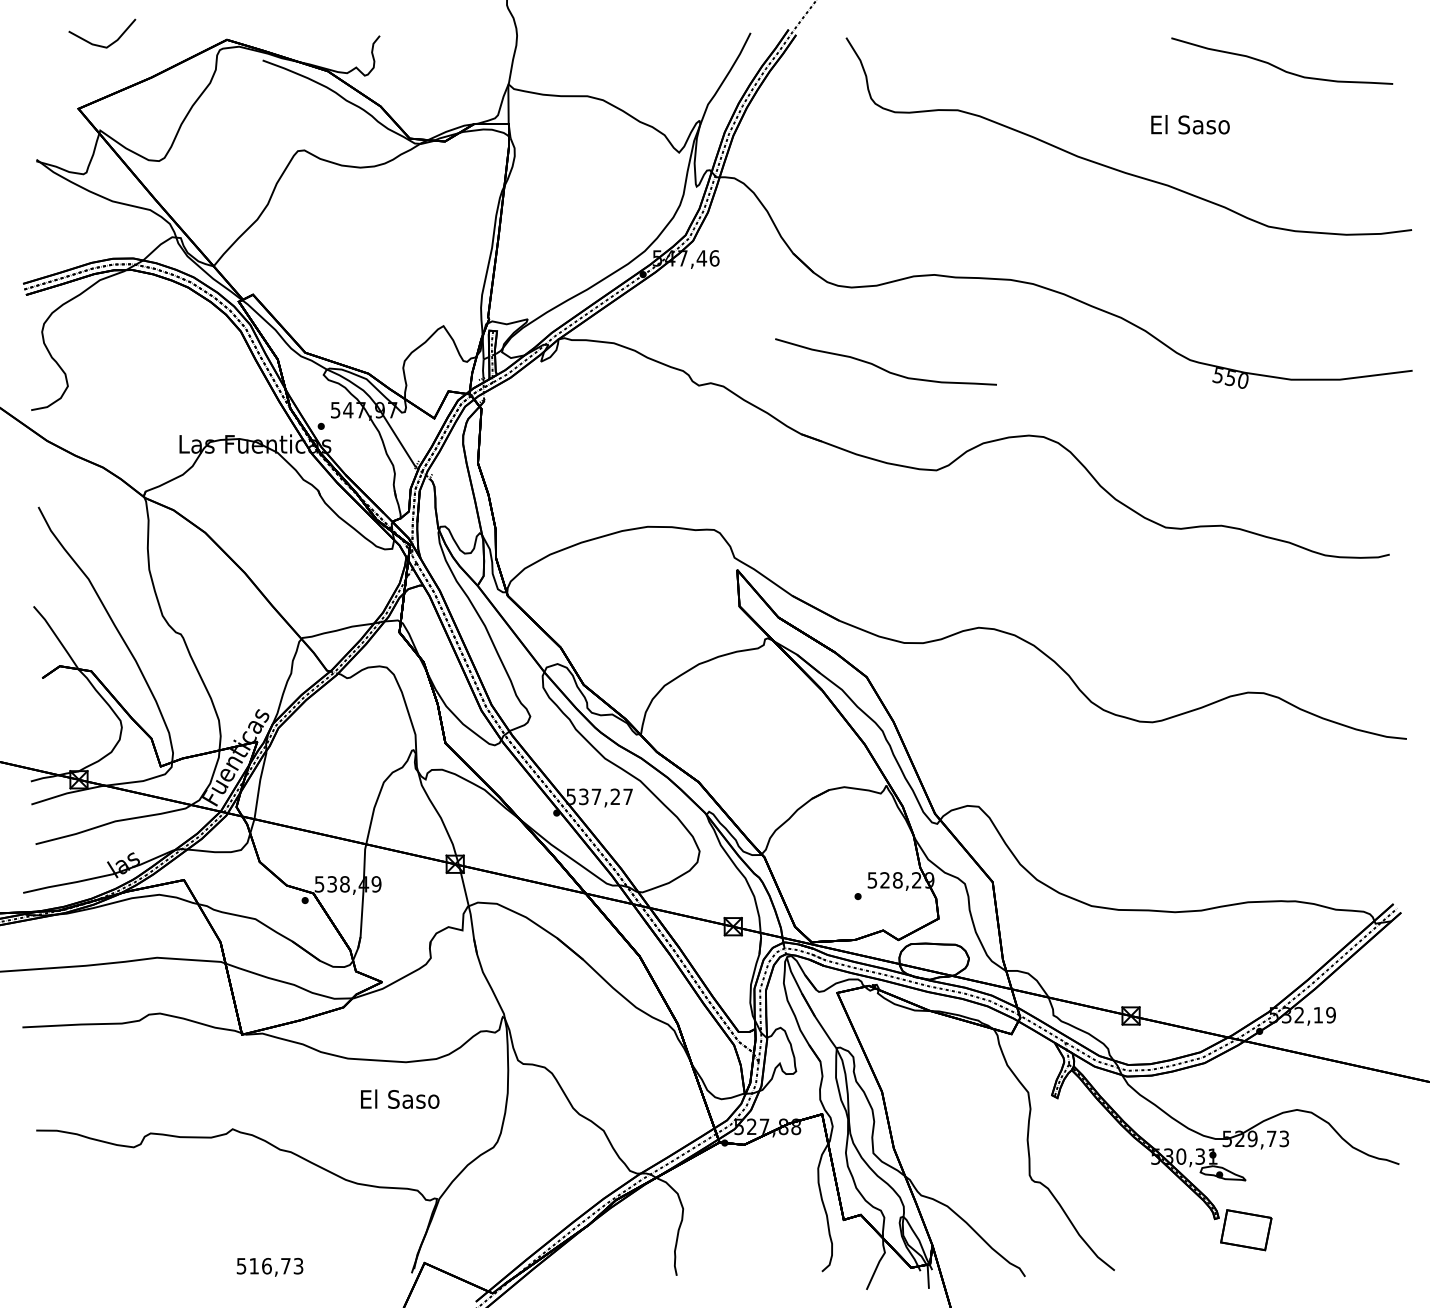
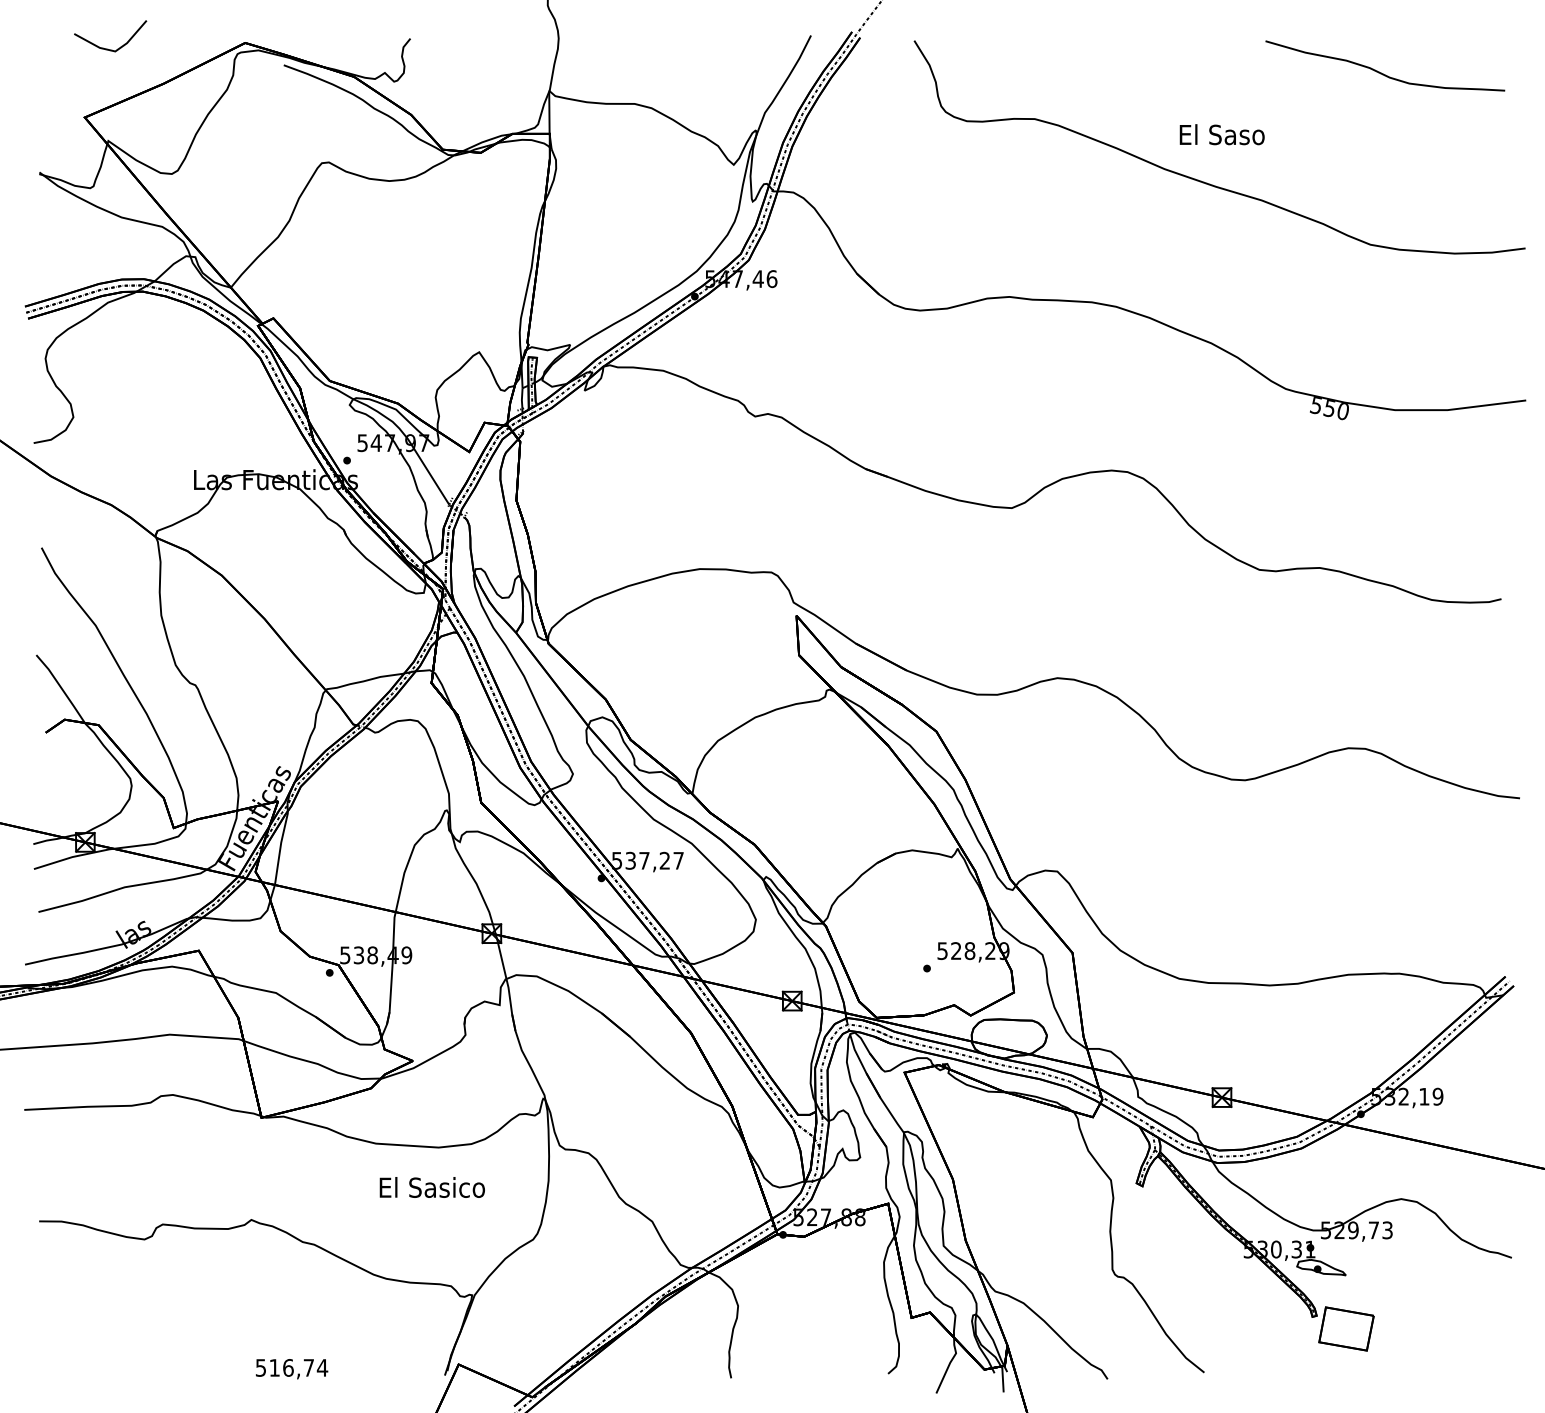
text: (1189, 124) -> (1221, 134), moved
curve: (882, 367) -> (953, 397), removed
text: (399, 1099) -> (431, 1187), El Saso -> El Sasico
text: (298, 1265) -> (322, 1367), 516,73 -> 516,74

